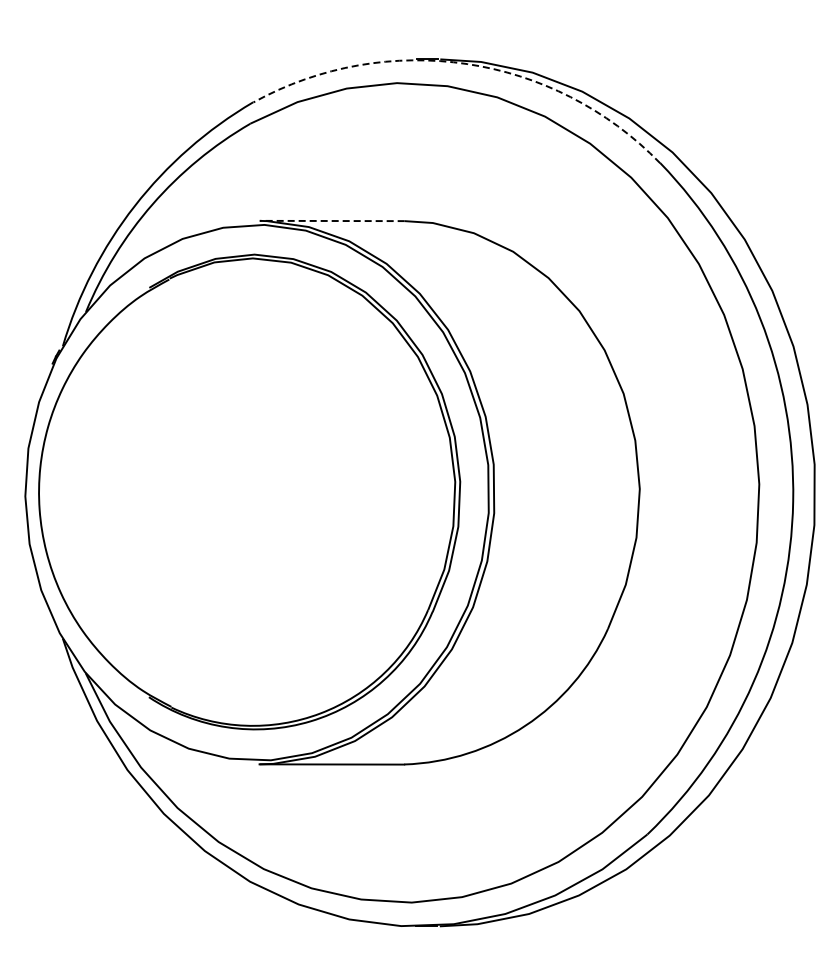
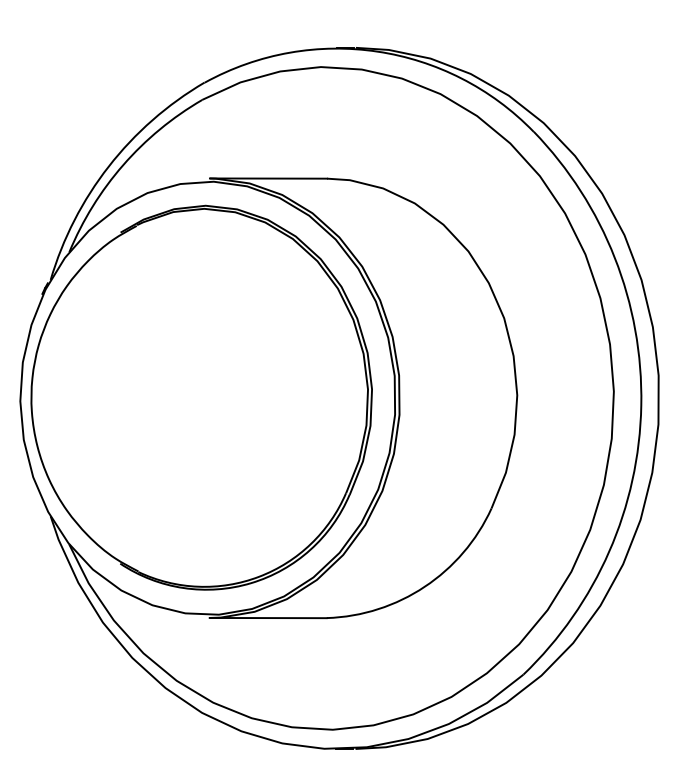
arc: (467, 64) -> (377, 52), dashed -> solid
line: (331, 221) -> (267, 178), dashed -> solid

